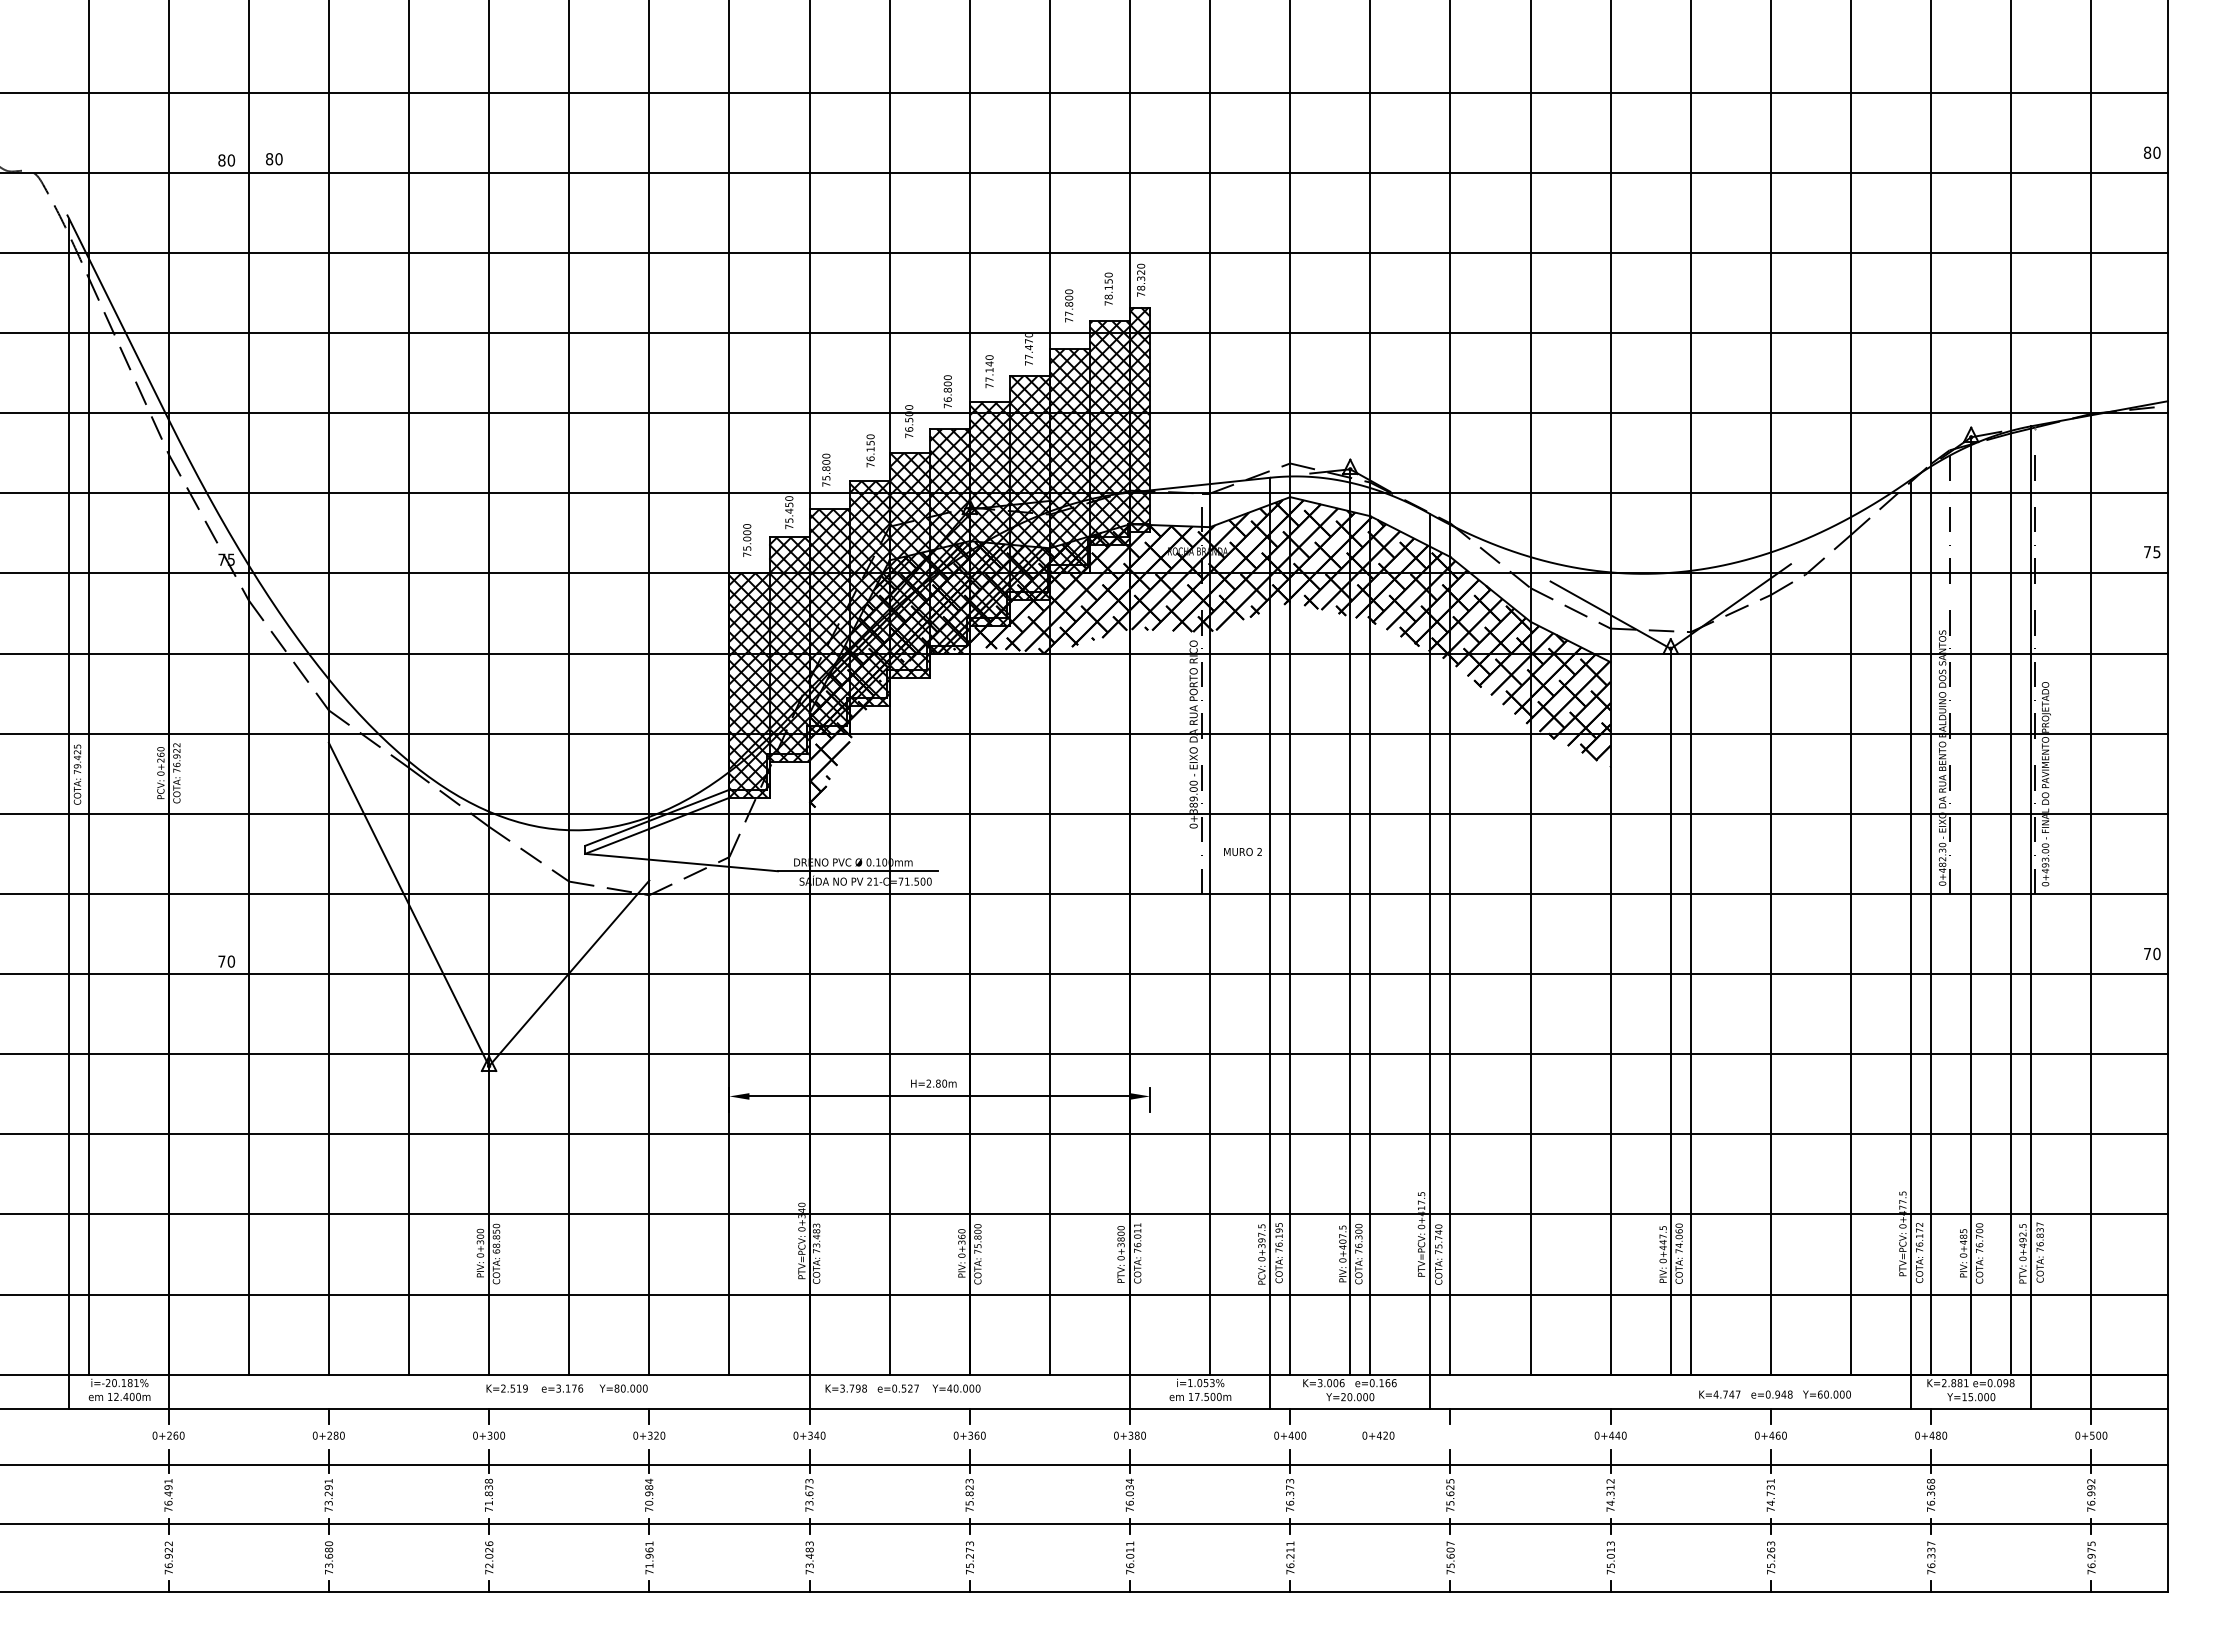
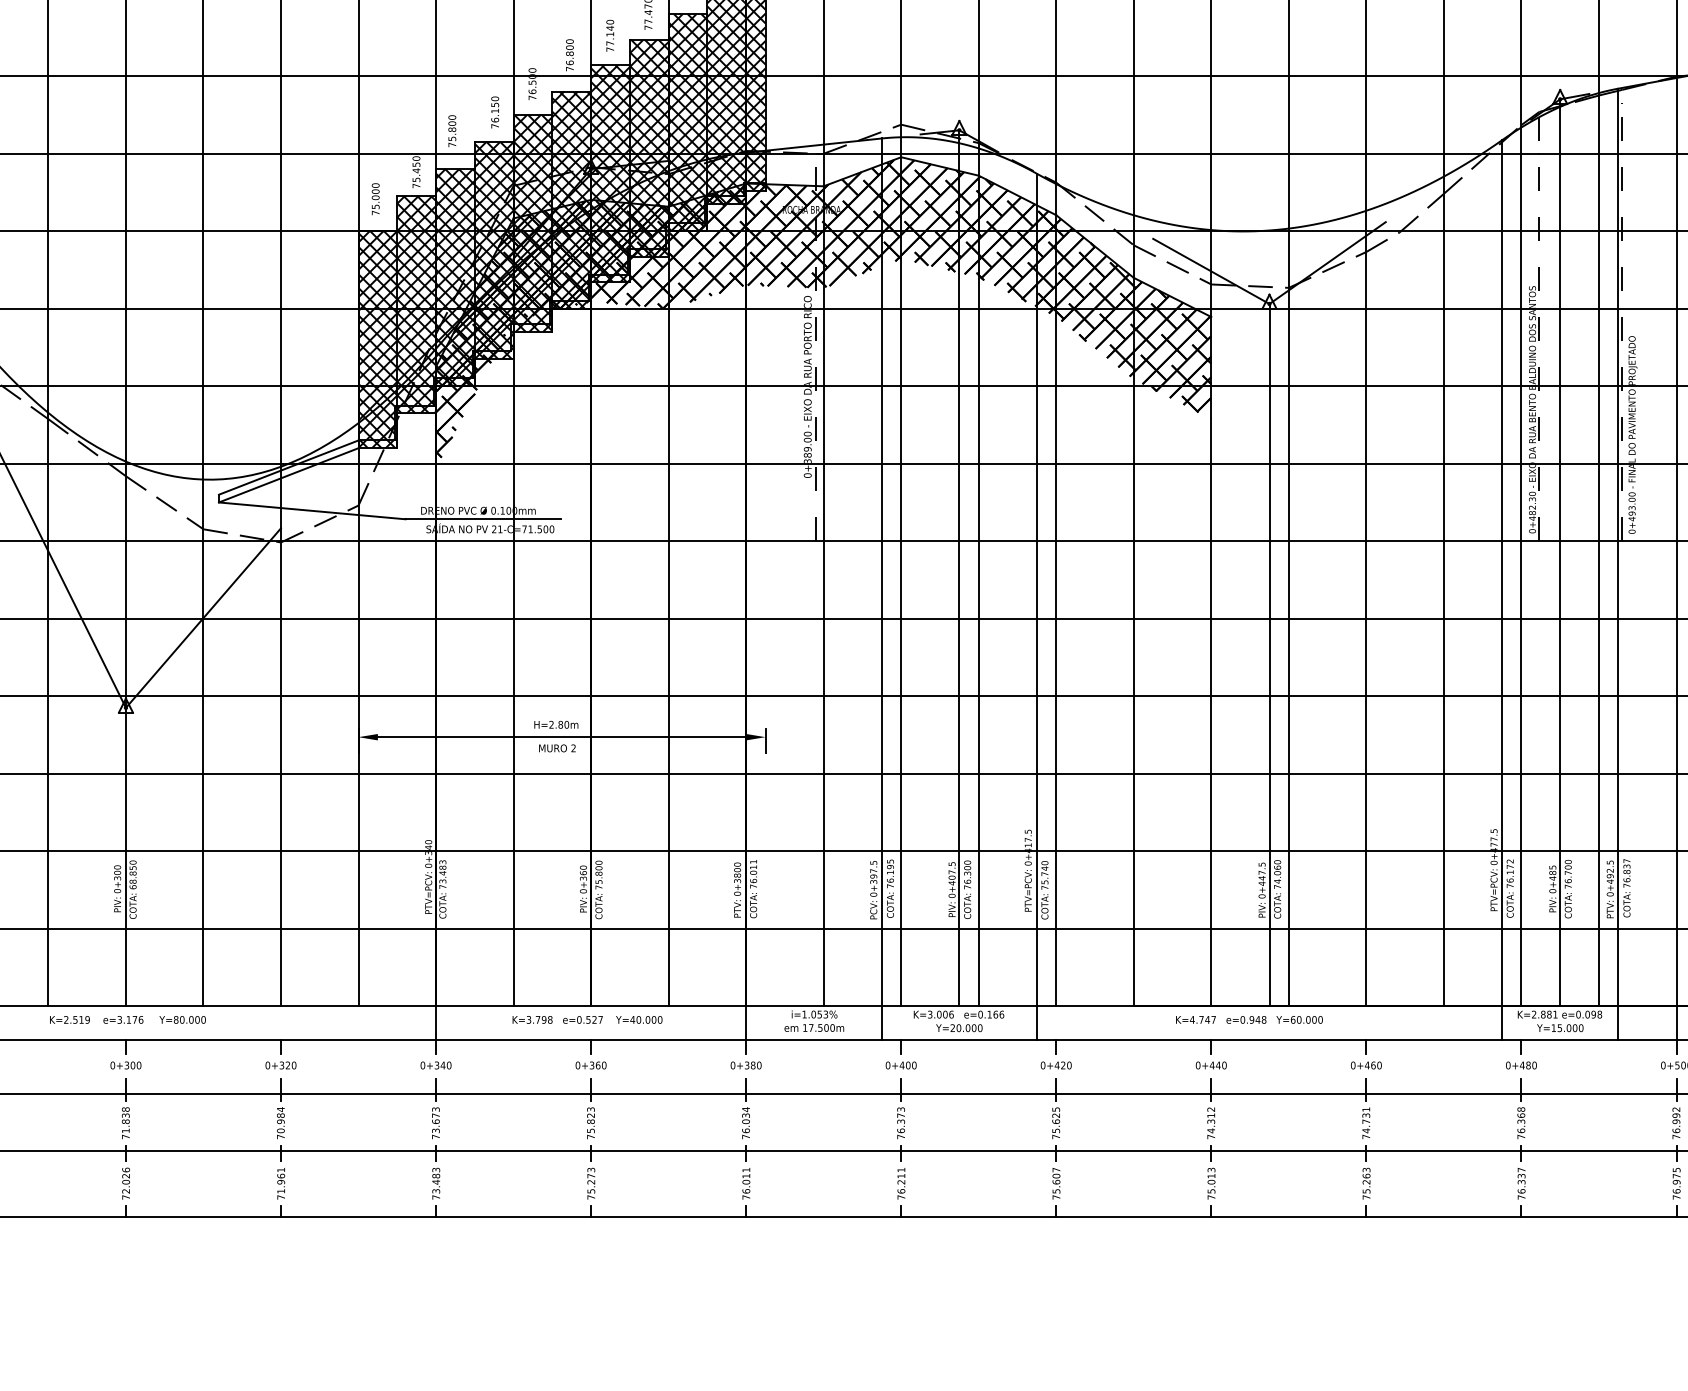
text: (1242, 852) -> (556, 748), moved
text: (566, 1388) -> (127, 1019), moved
text: (902, 1388) -> (586, 1019), moved
text: (1774, 1394) -> (1248, 1019), moved
text: (1378, 1435) -> (1056, 1065), moved

